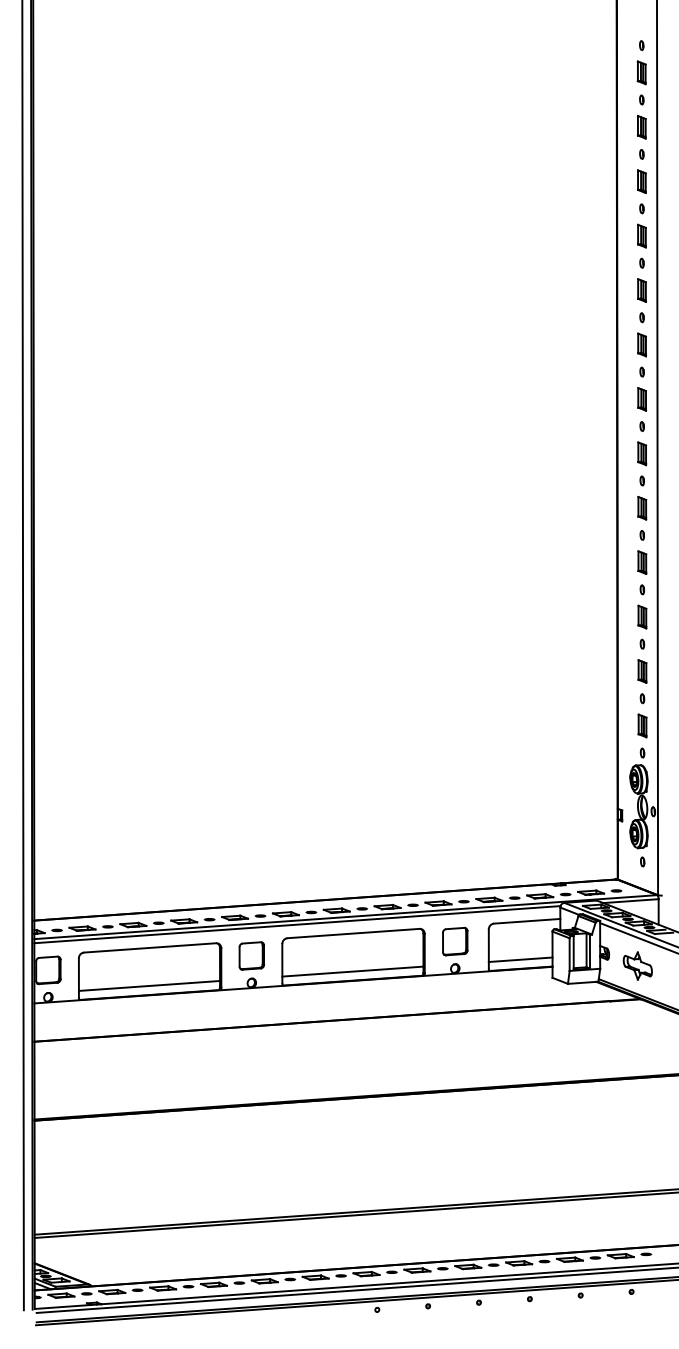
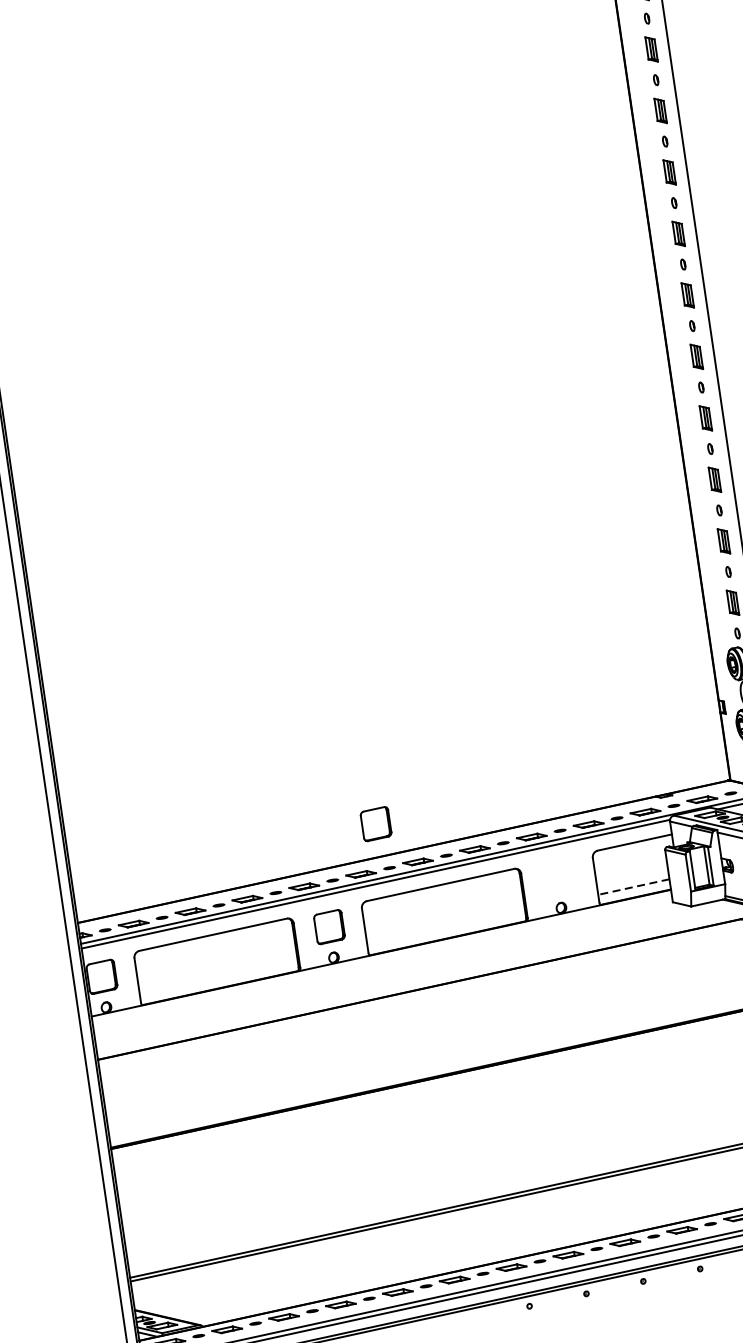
part: (455, 941) -> (376, 823), moved
line: (520, 959) -> (633, 886), solid -> dashed
line: (352, 971) -> (445, 928), removed
line: (149, 985) -> (218, 977), removed

